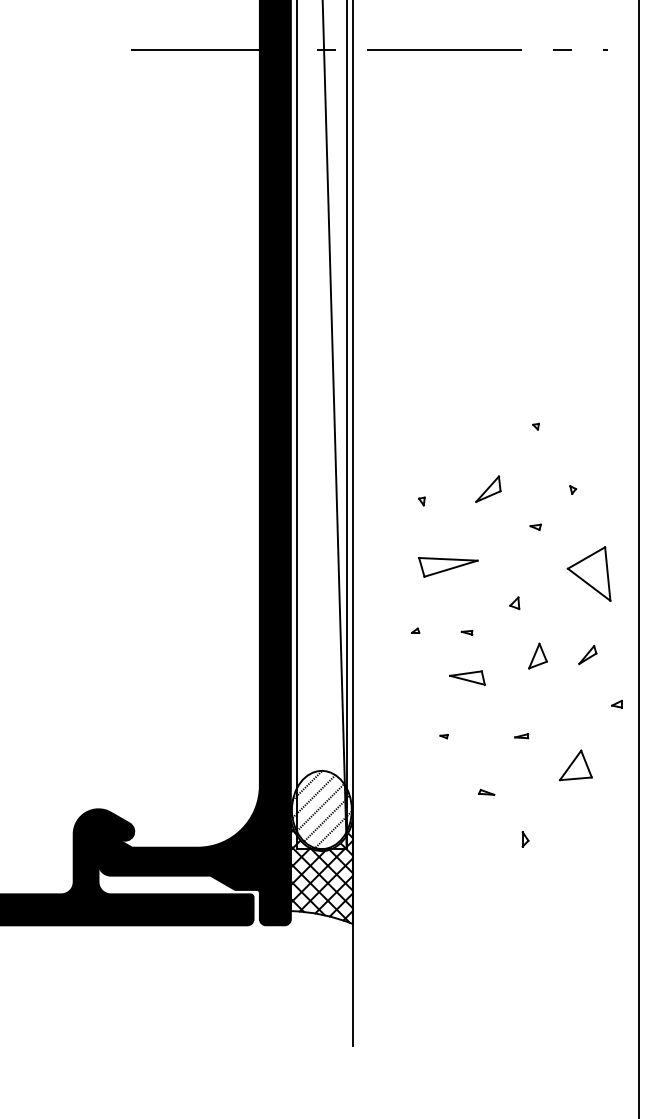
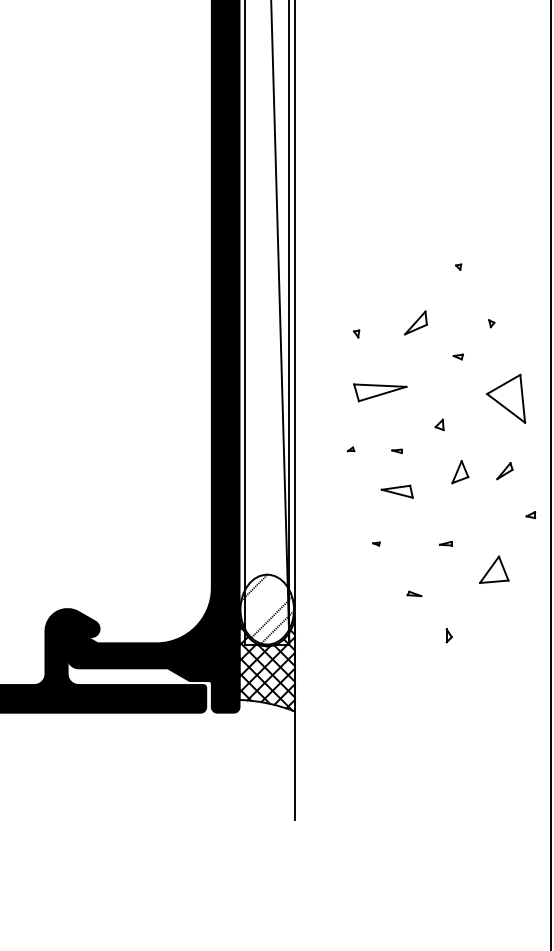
line: (313, 795) -> (259, 596), removed
line: (320, 807) -> (266, 607), removed

